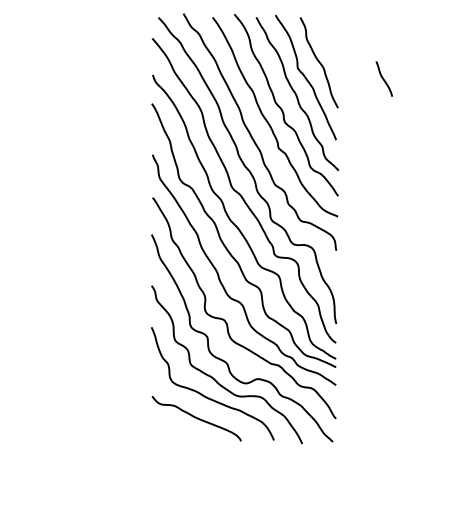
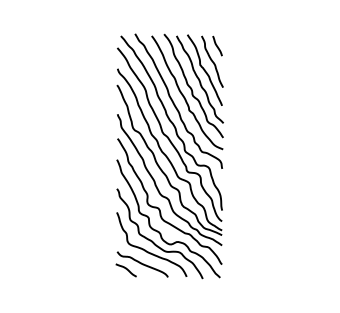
curve: (384, 77) -> (217, 45), moved
curve: (166, 427) -> (125, 269), added

